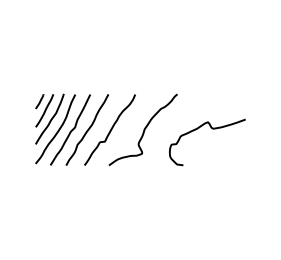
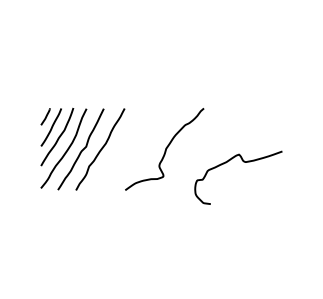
curve: (211, 129) -> (243, 162), moved
curve: (110, 130) -> (126, 149), removed

